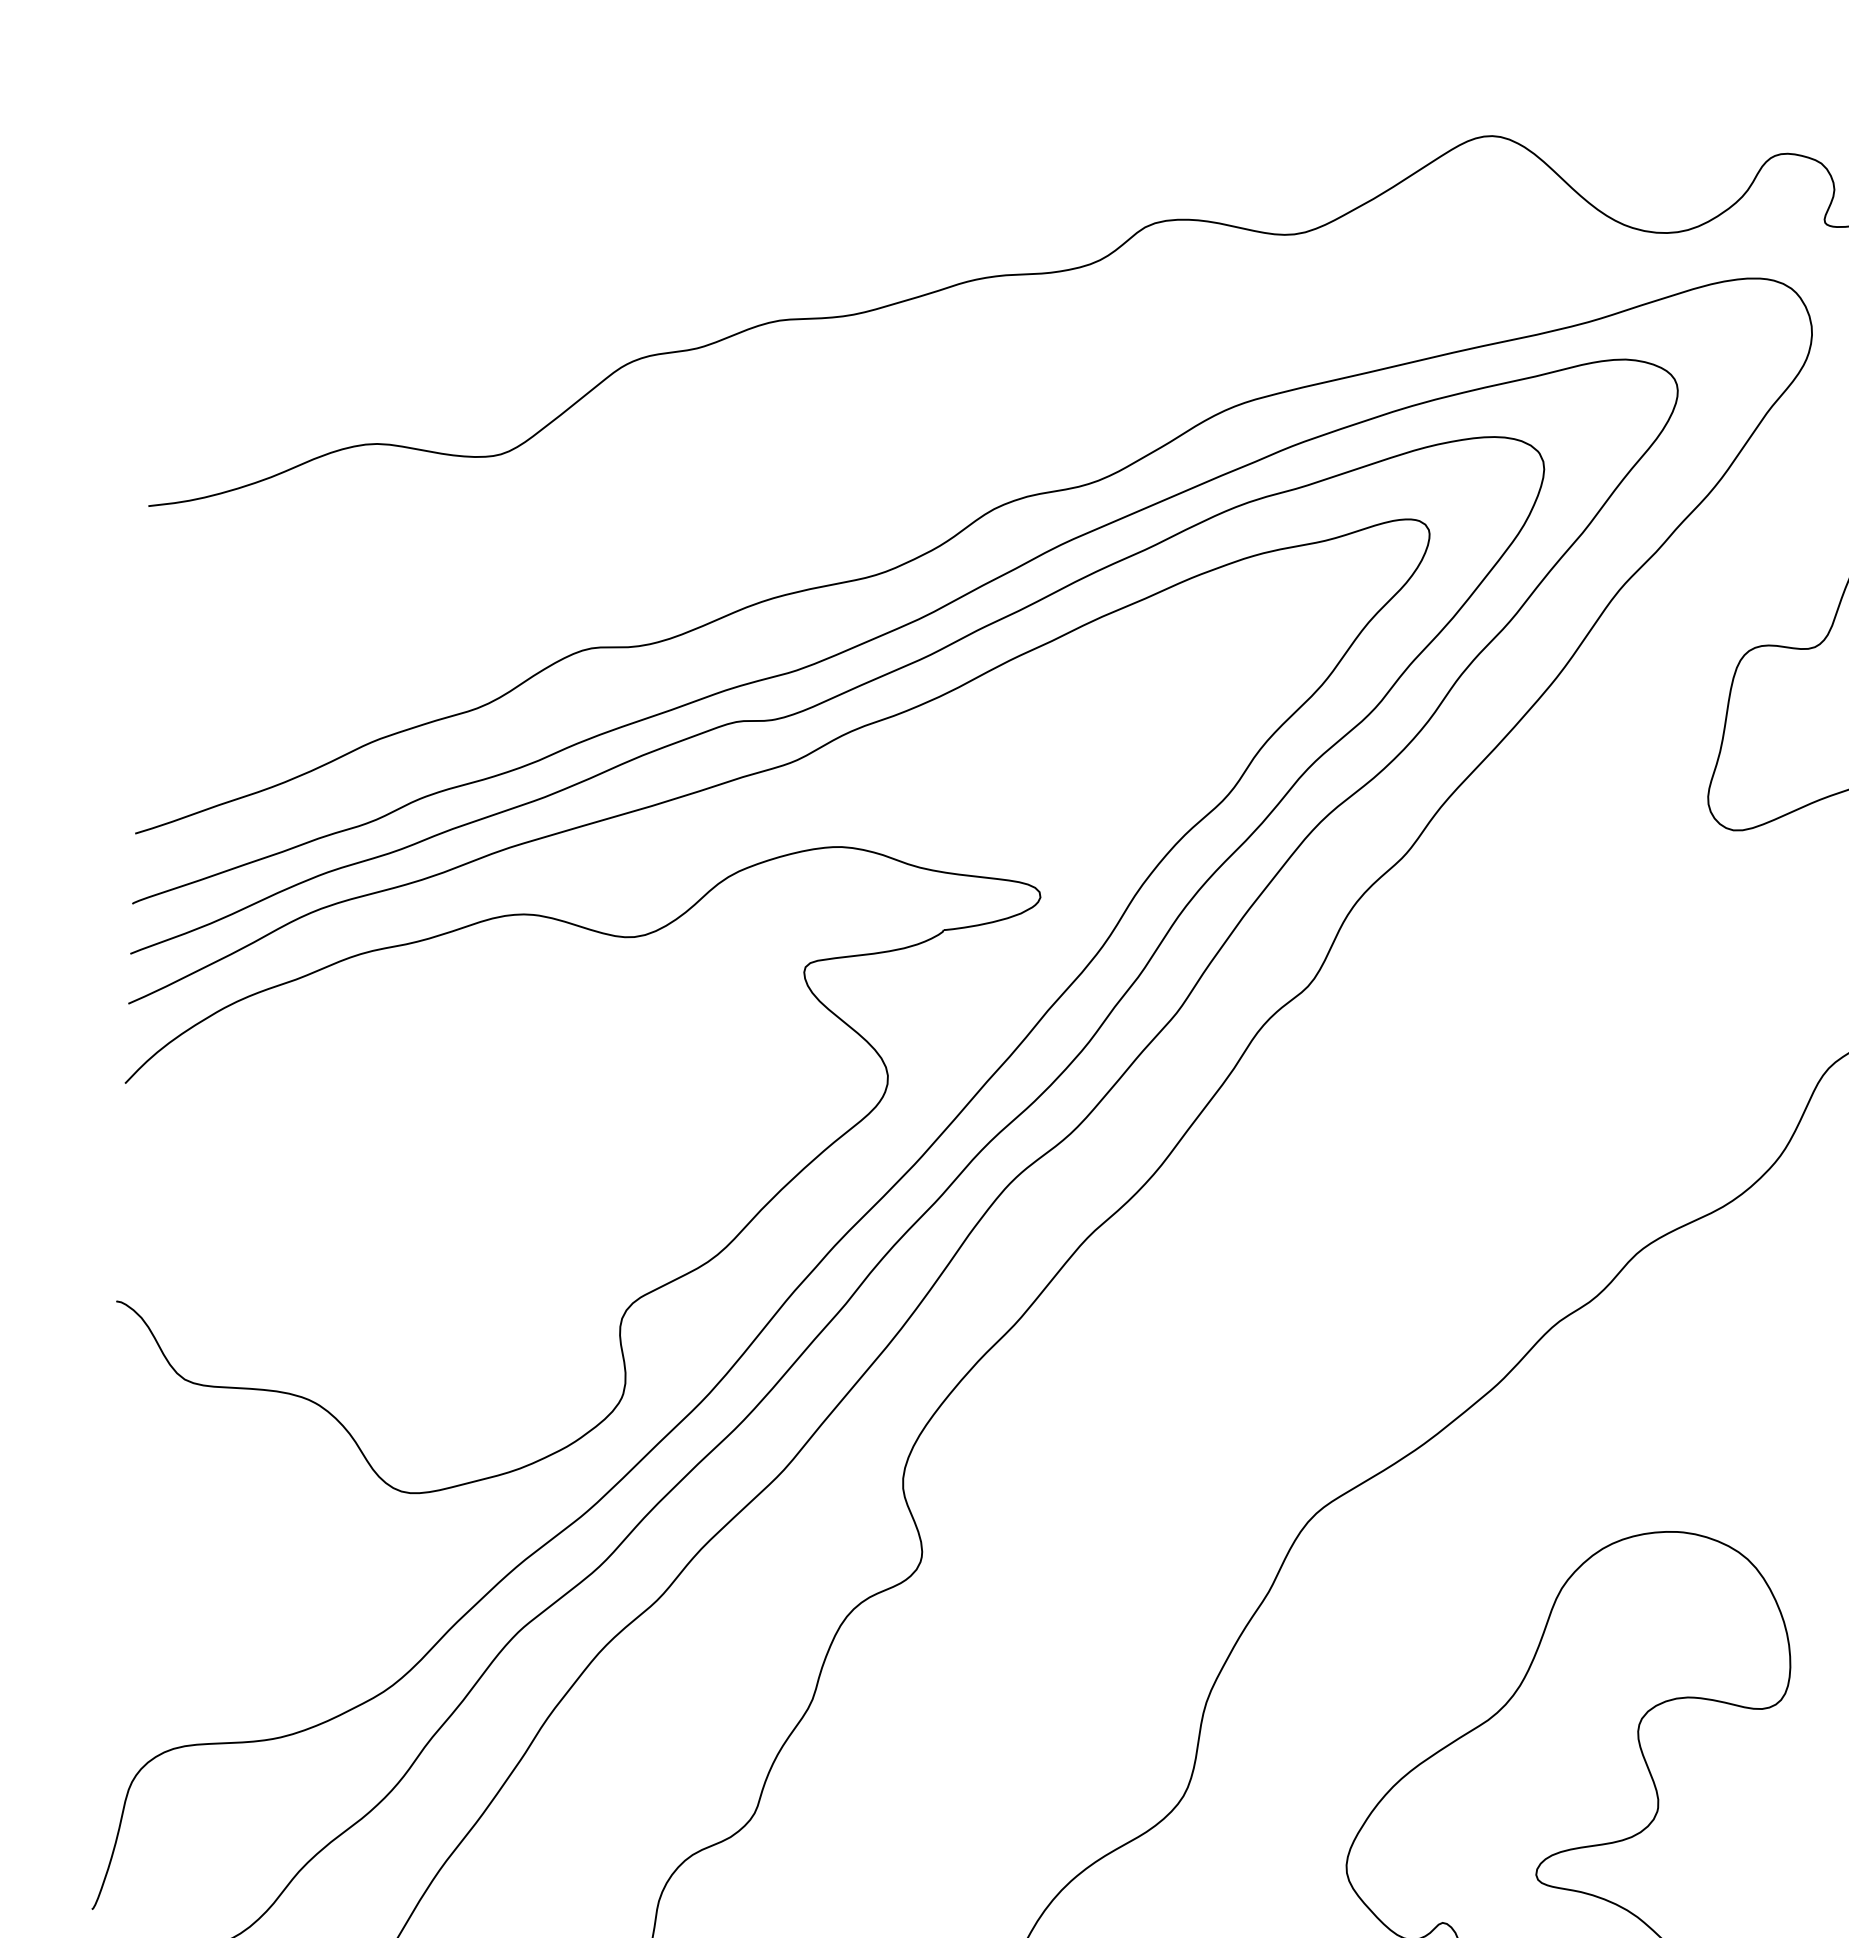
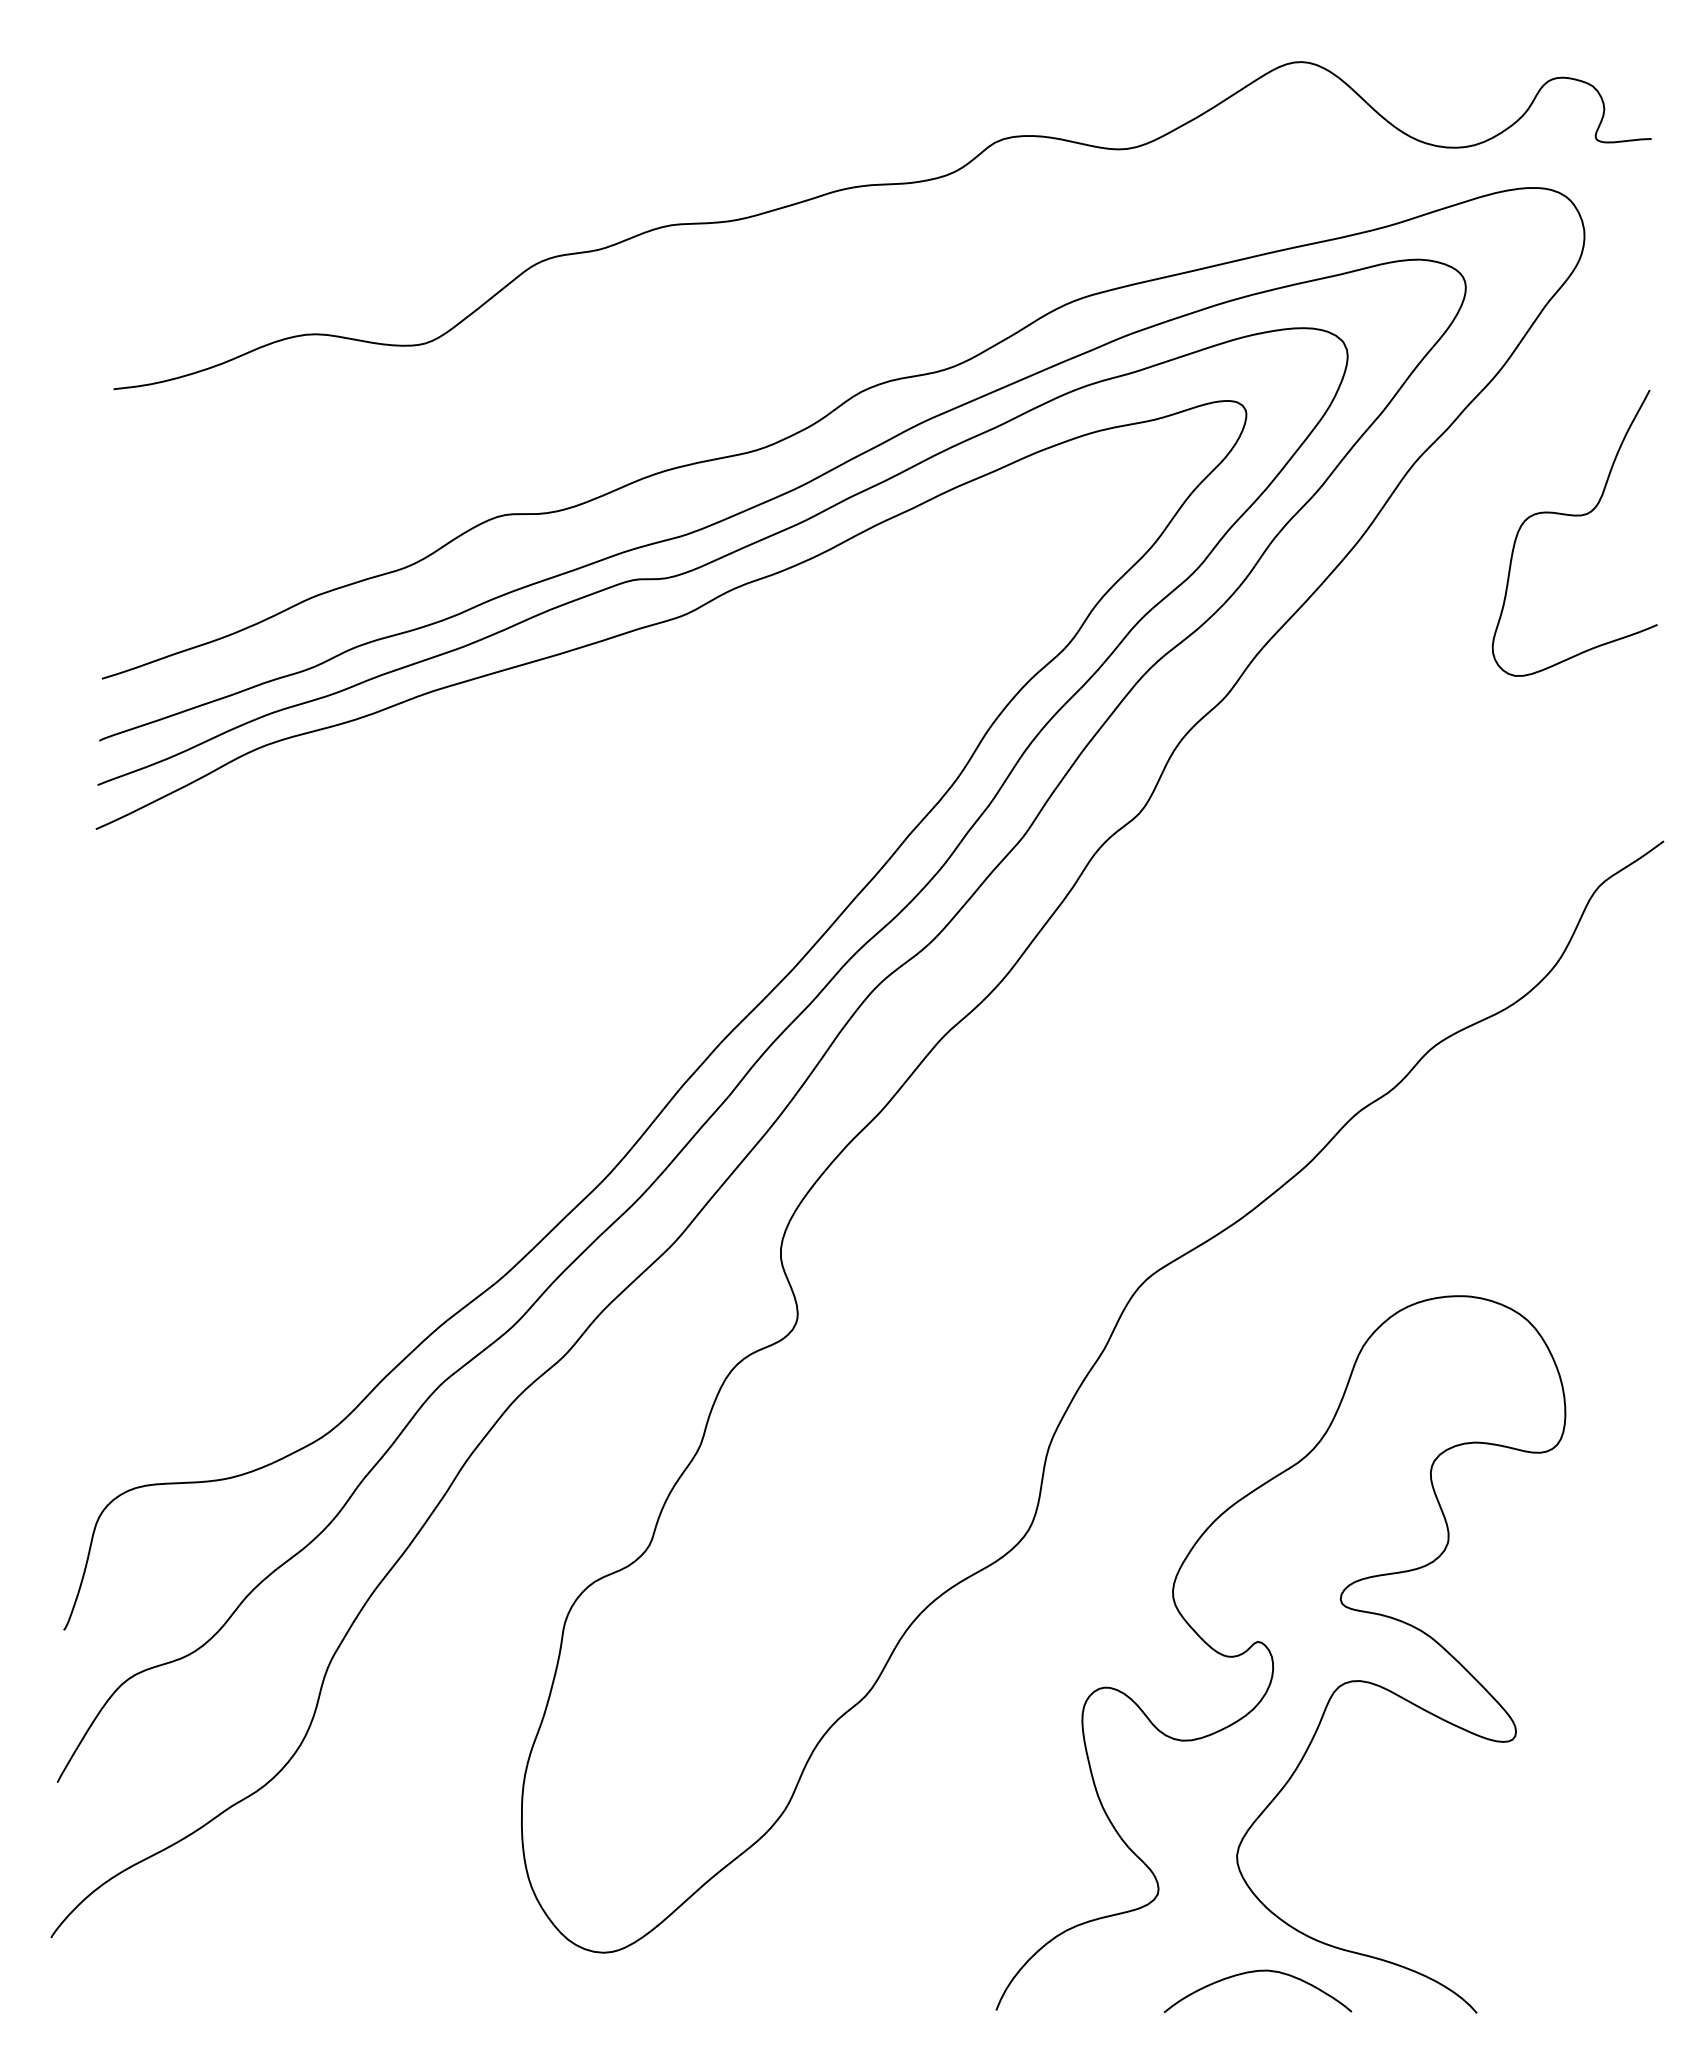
part: (642, 1294) -> (550, 1086), removed

